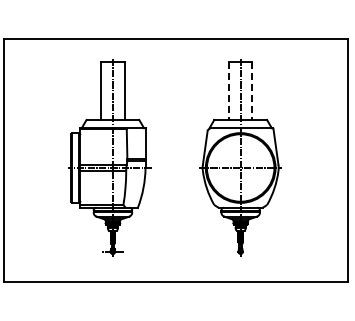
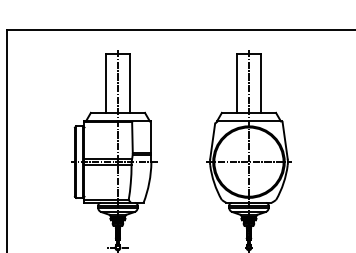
line: (229, 91) -> (237, 83), dashed -> solid
line: (252, 91) -> (261, 83), dashed -> solid

